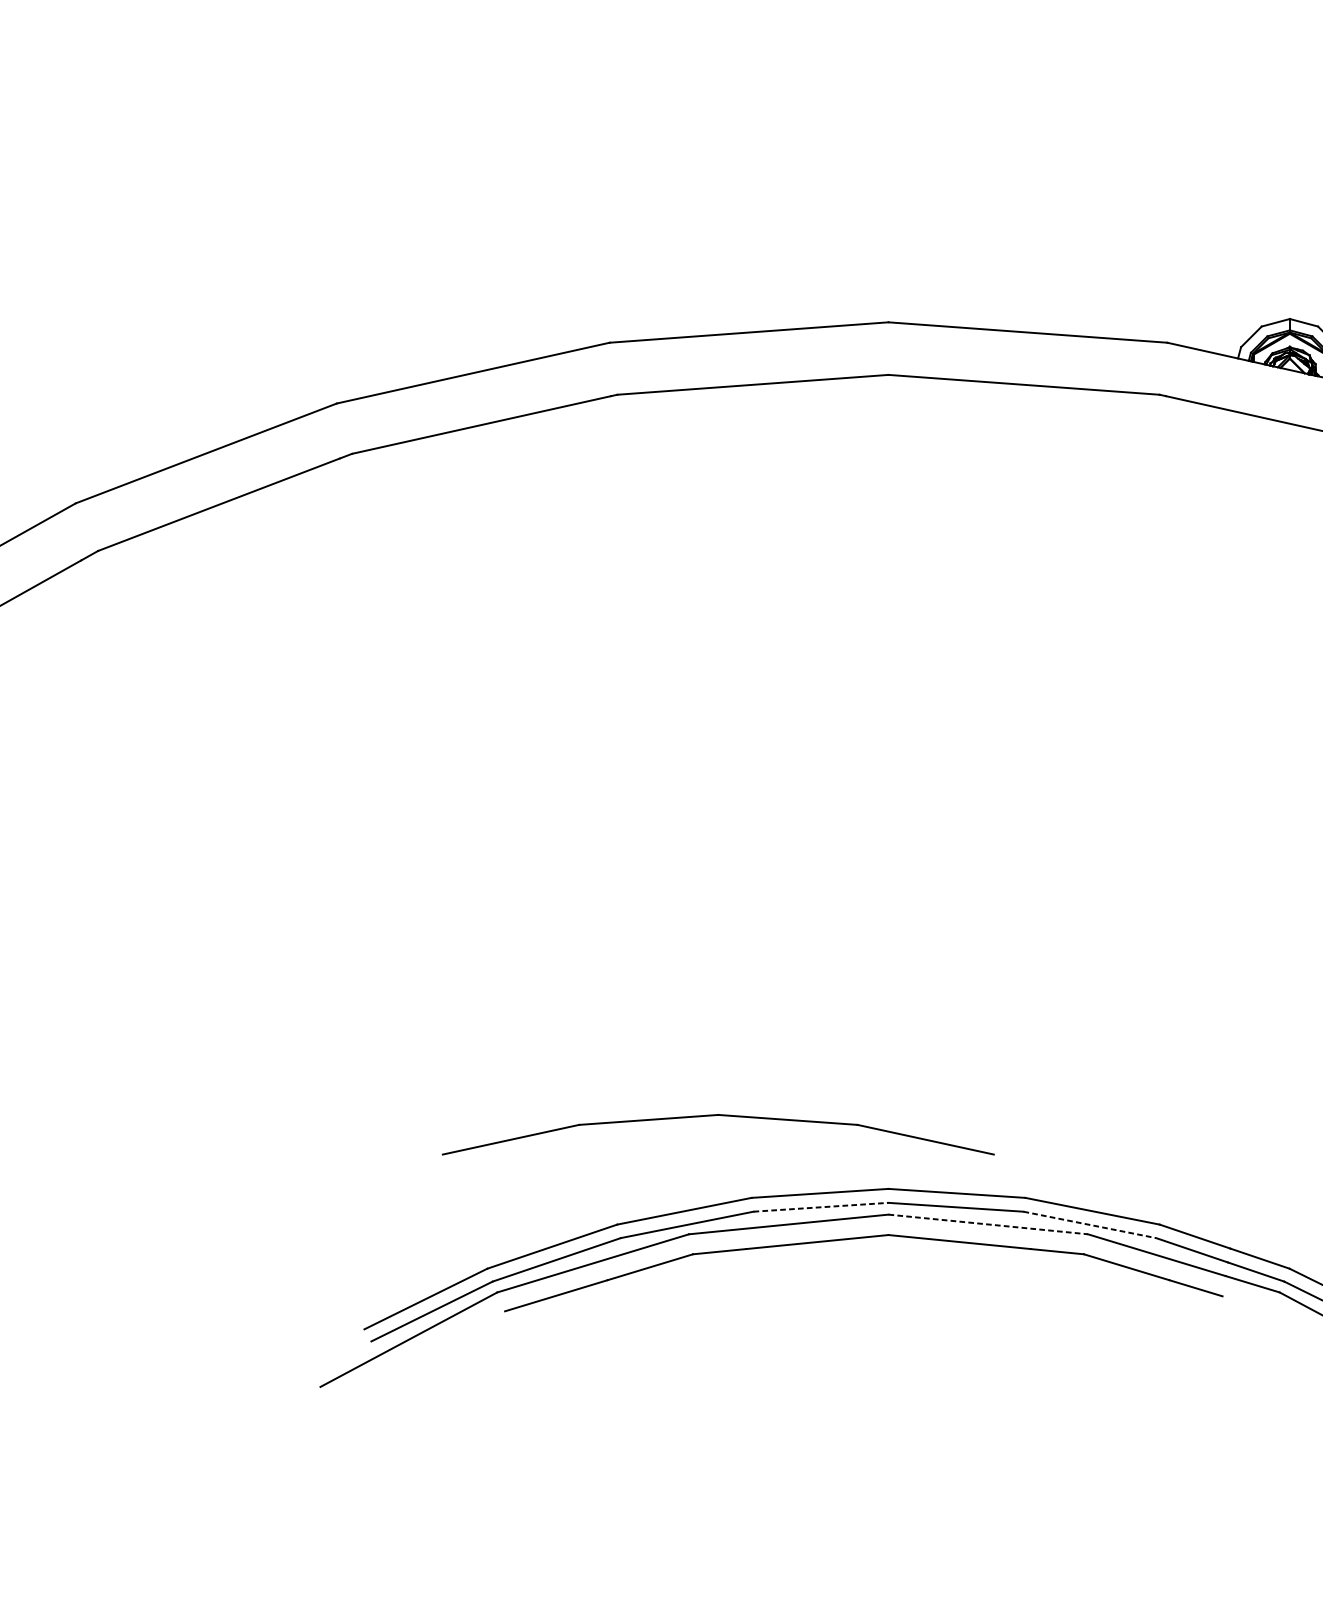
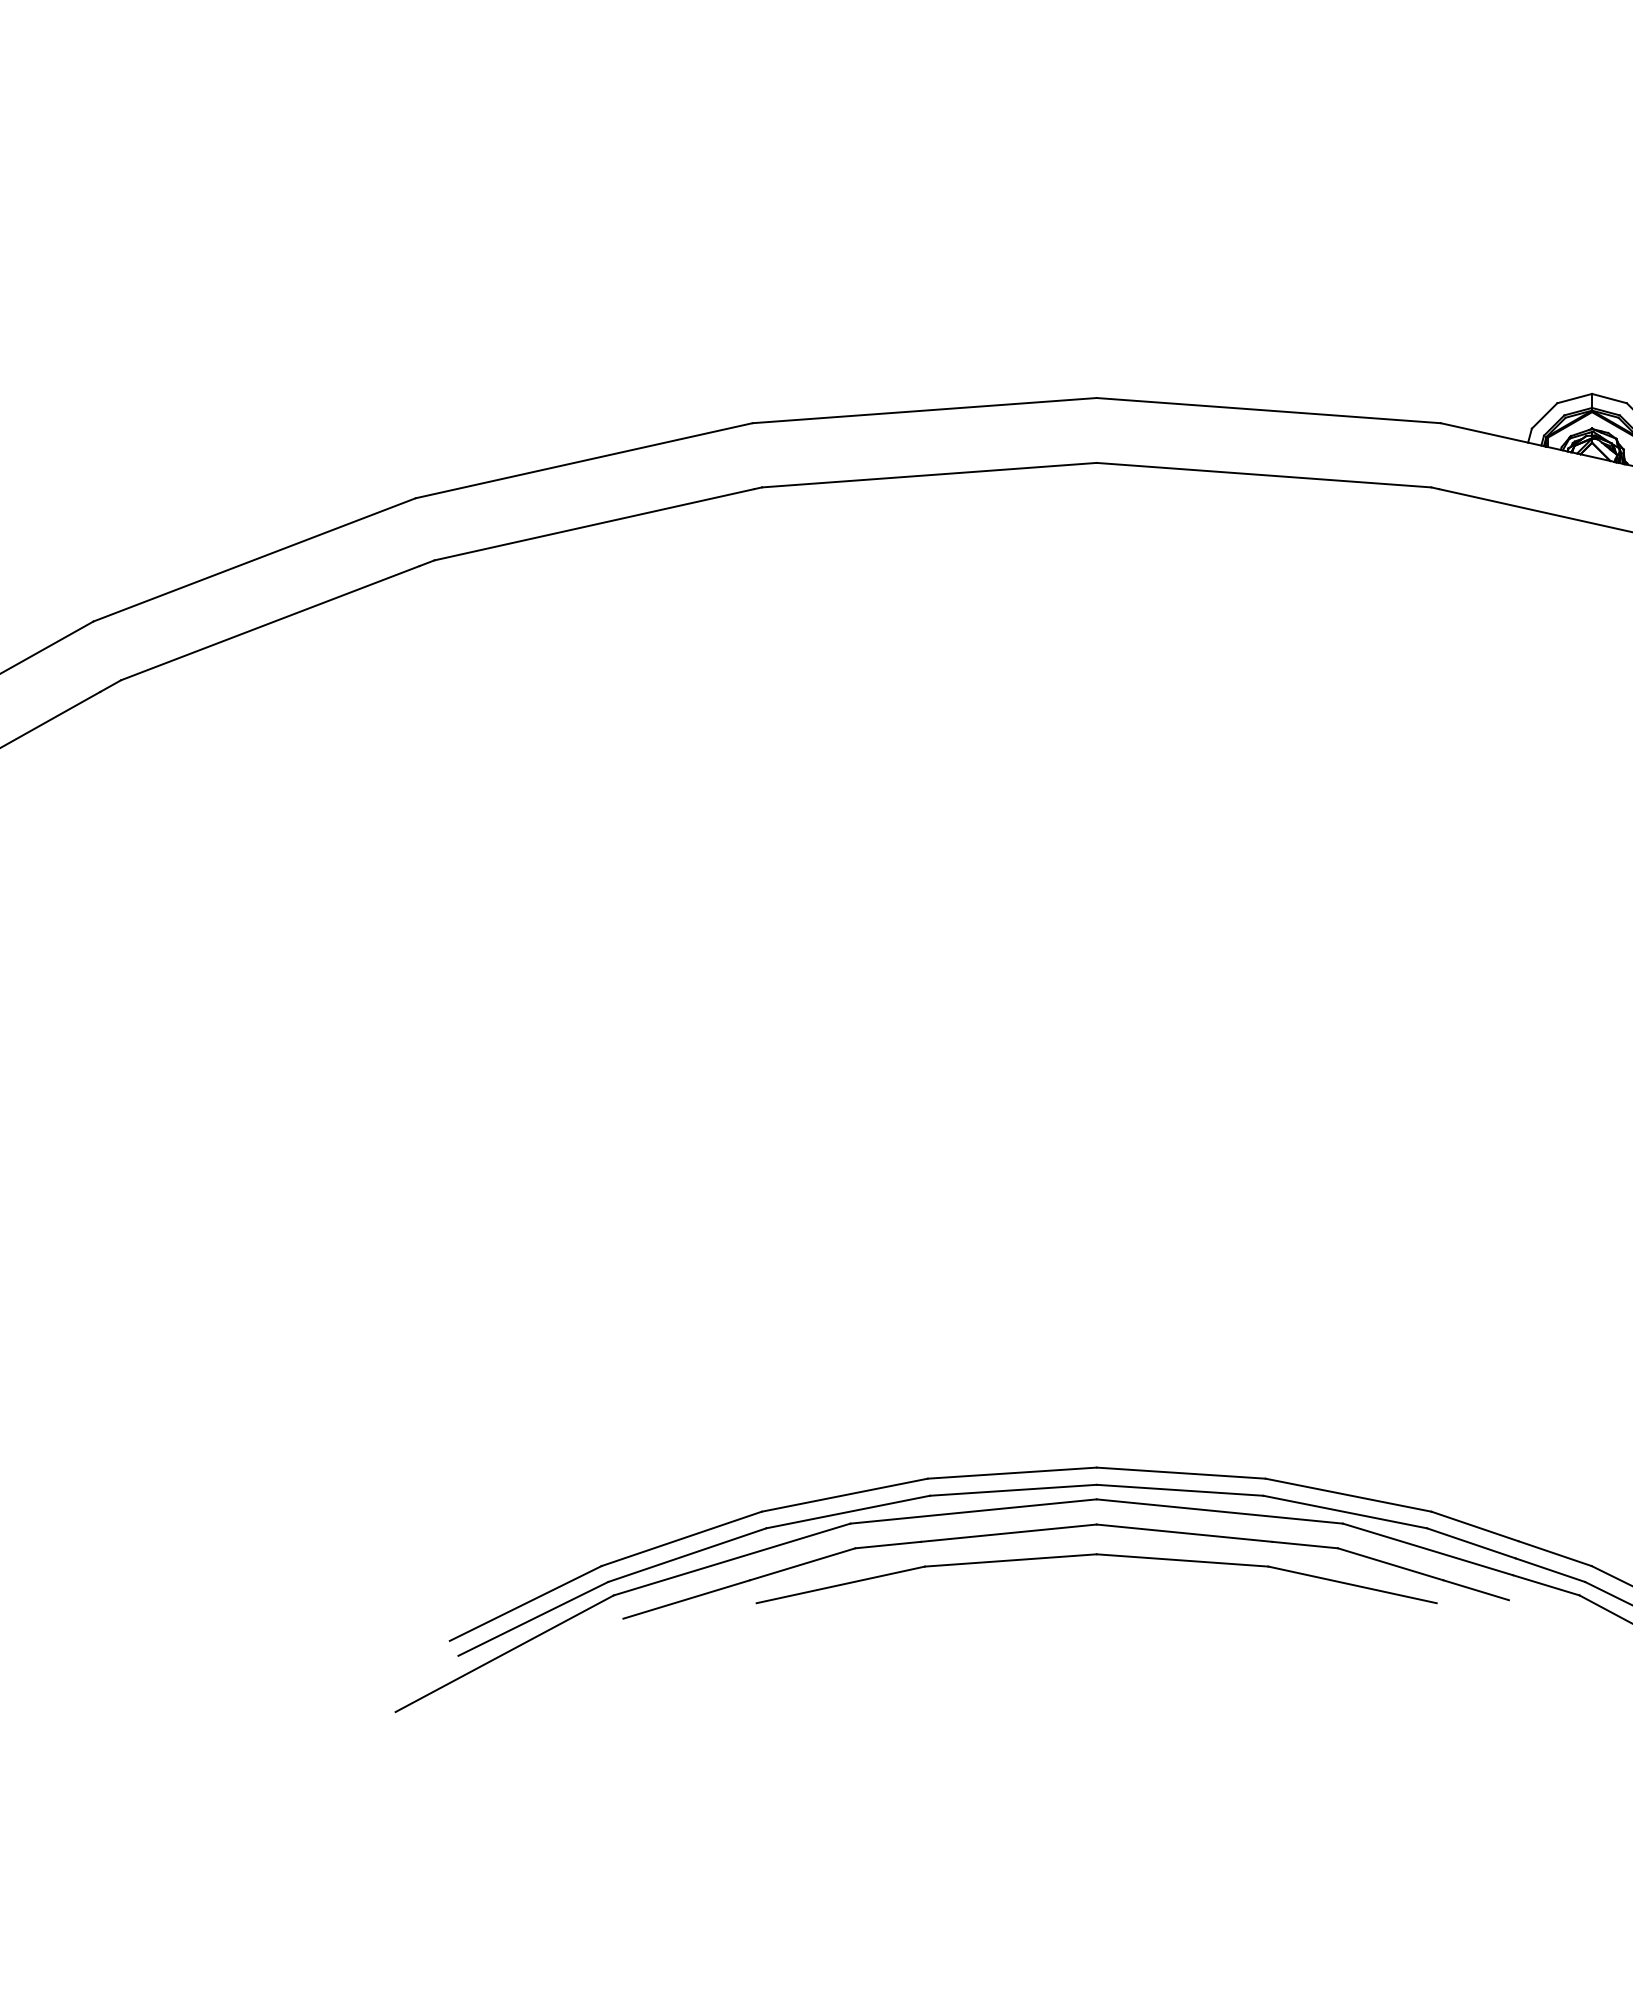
part: (718, 1115) -> (1096, 1555), moved
line: (821, 1207) -> (1013, 1490), dashed -> solid
line: (988, 1224) -> (1219, 1511), dashed -> solid
line: (1090, 1225) -> (1345, 1512), dashed -> solid

